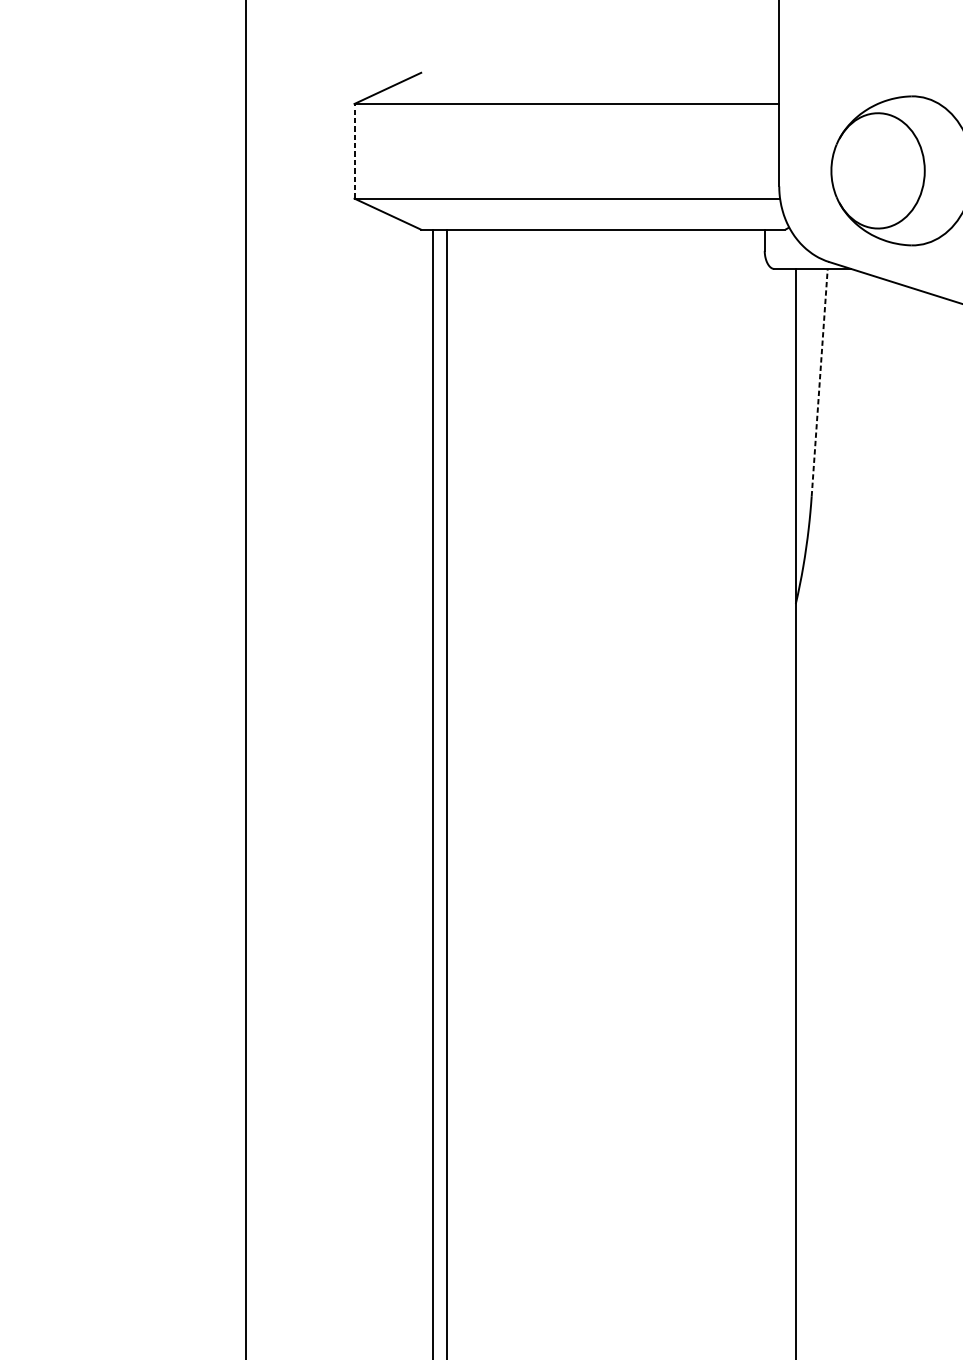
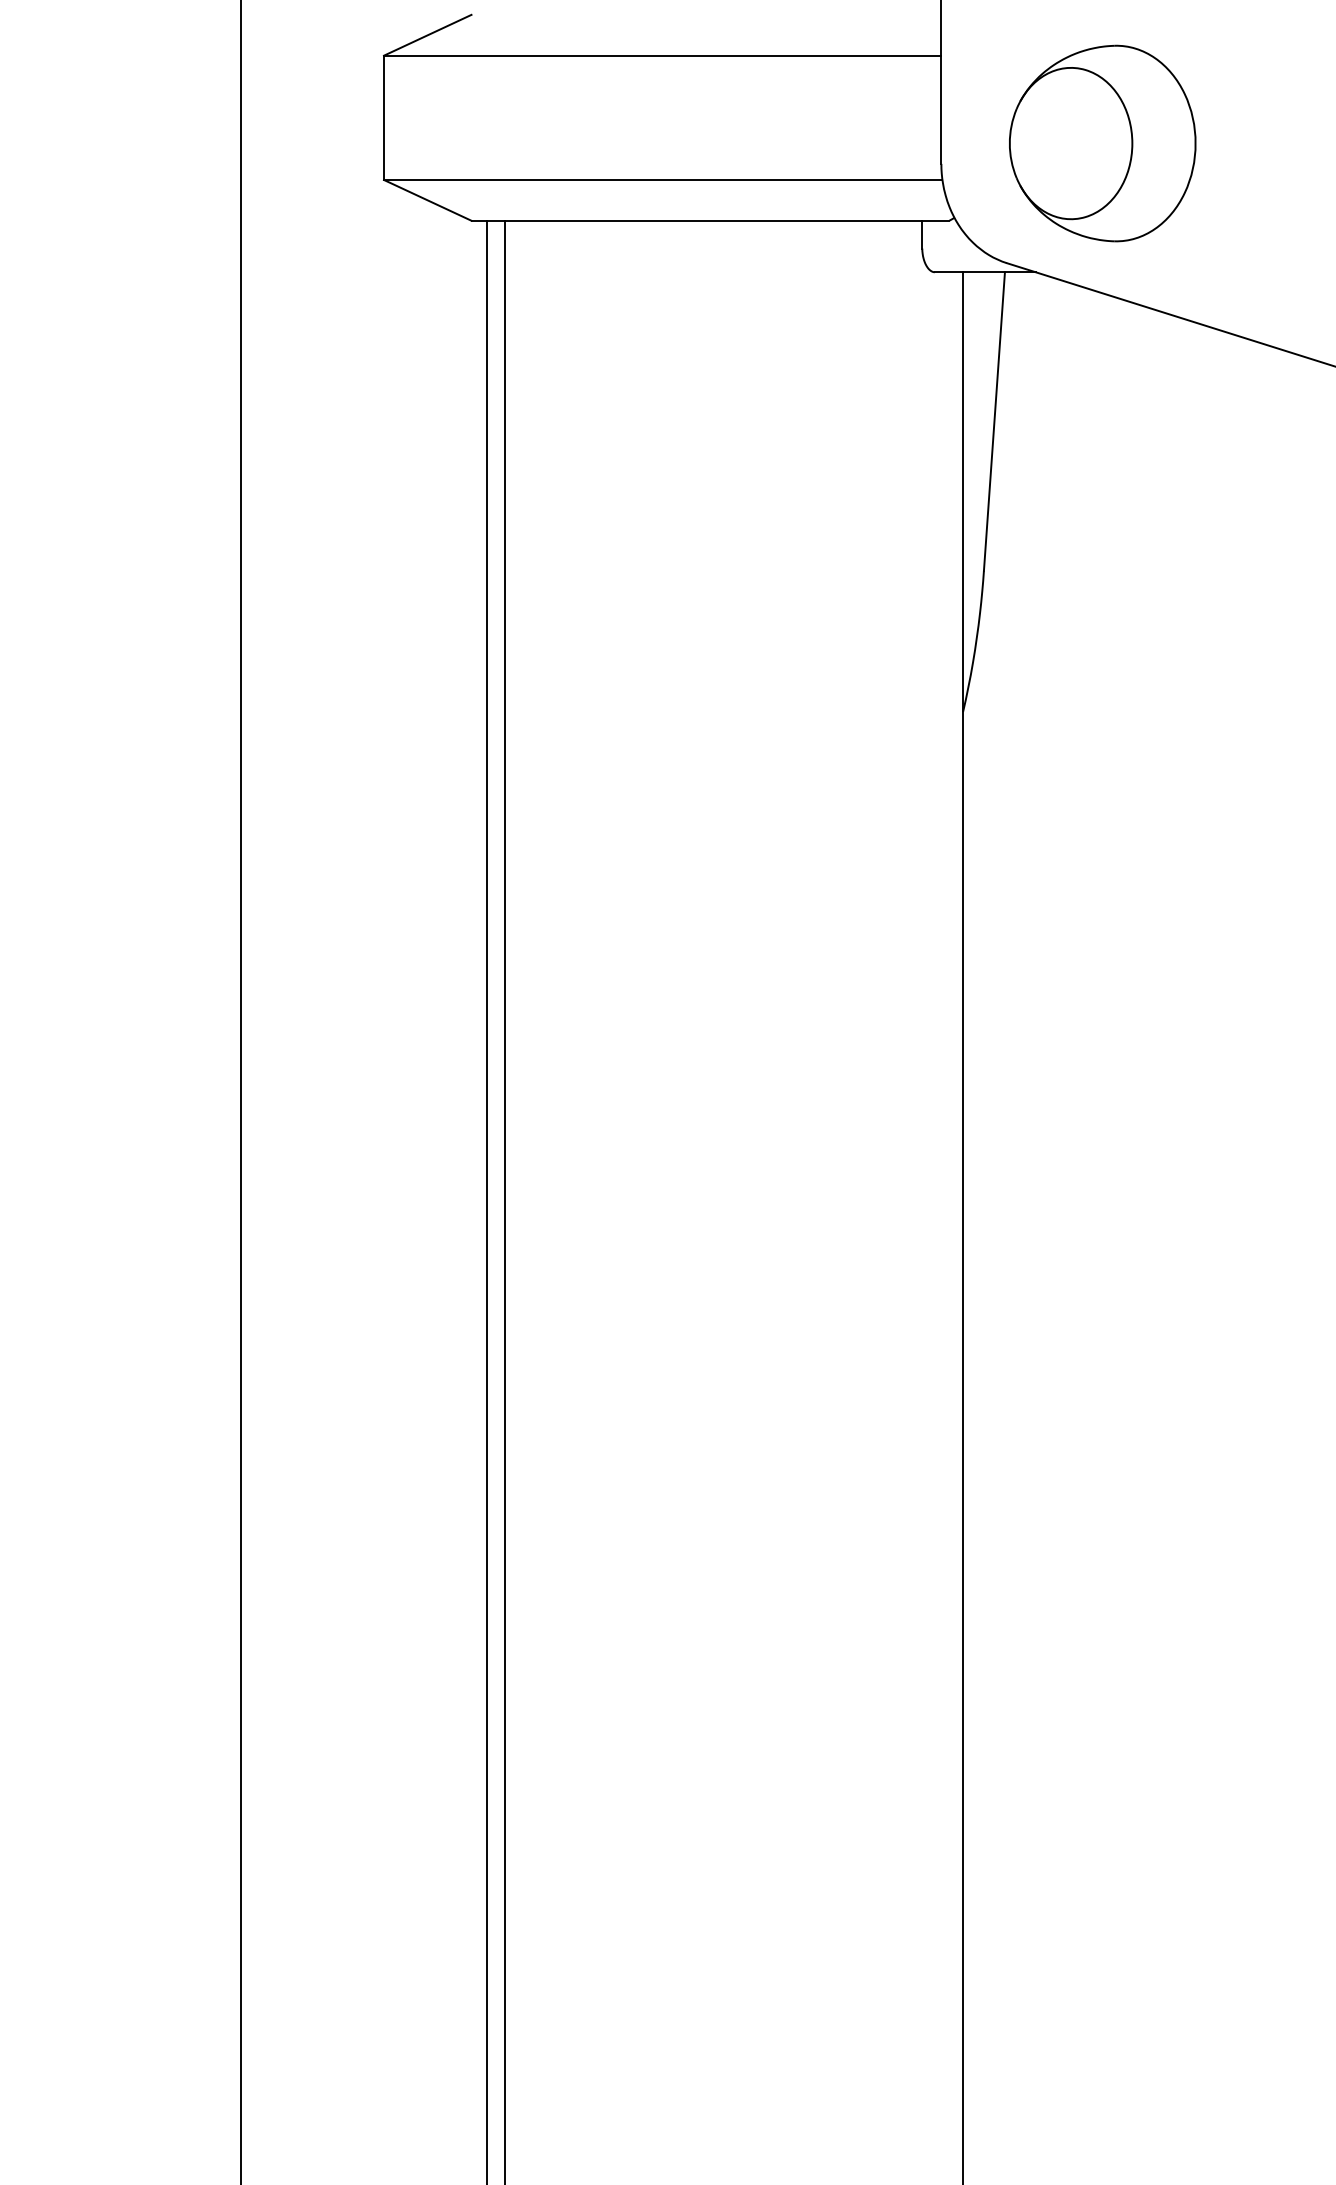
line: (354, 151) -> (384, 117), dashed -> solid
line: (819, 382) -> (994, 421), dashed -> solid

